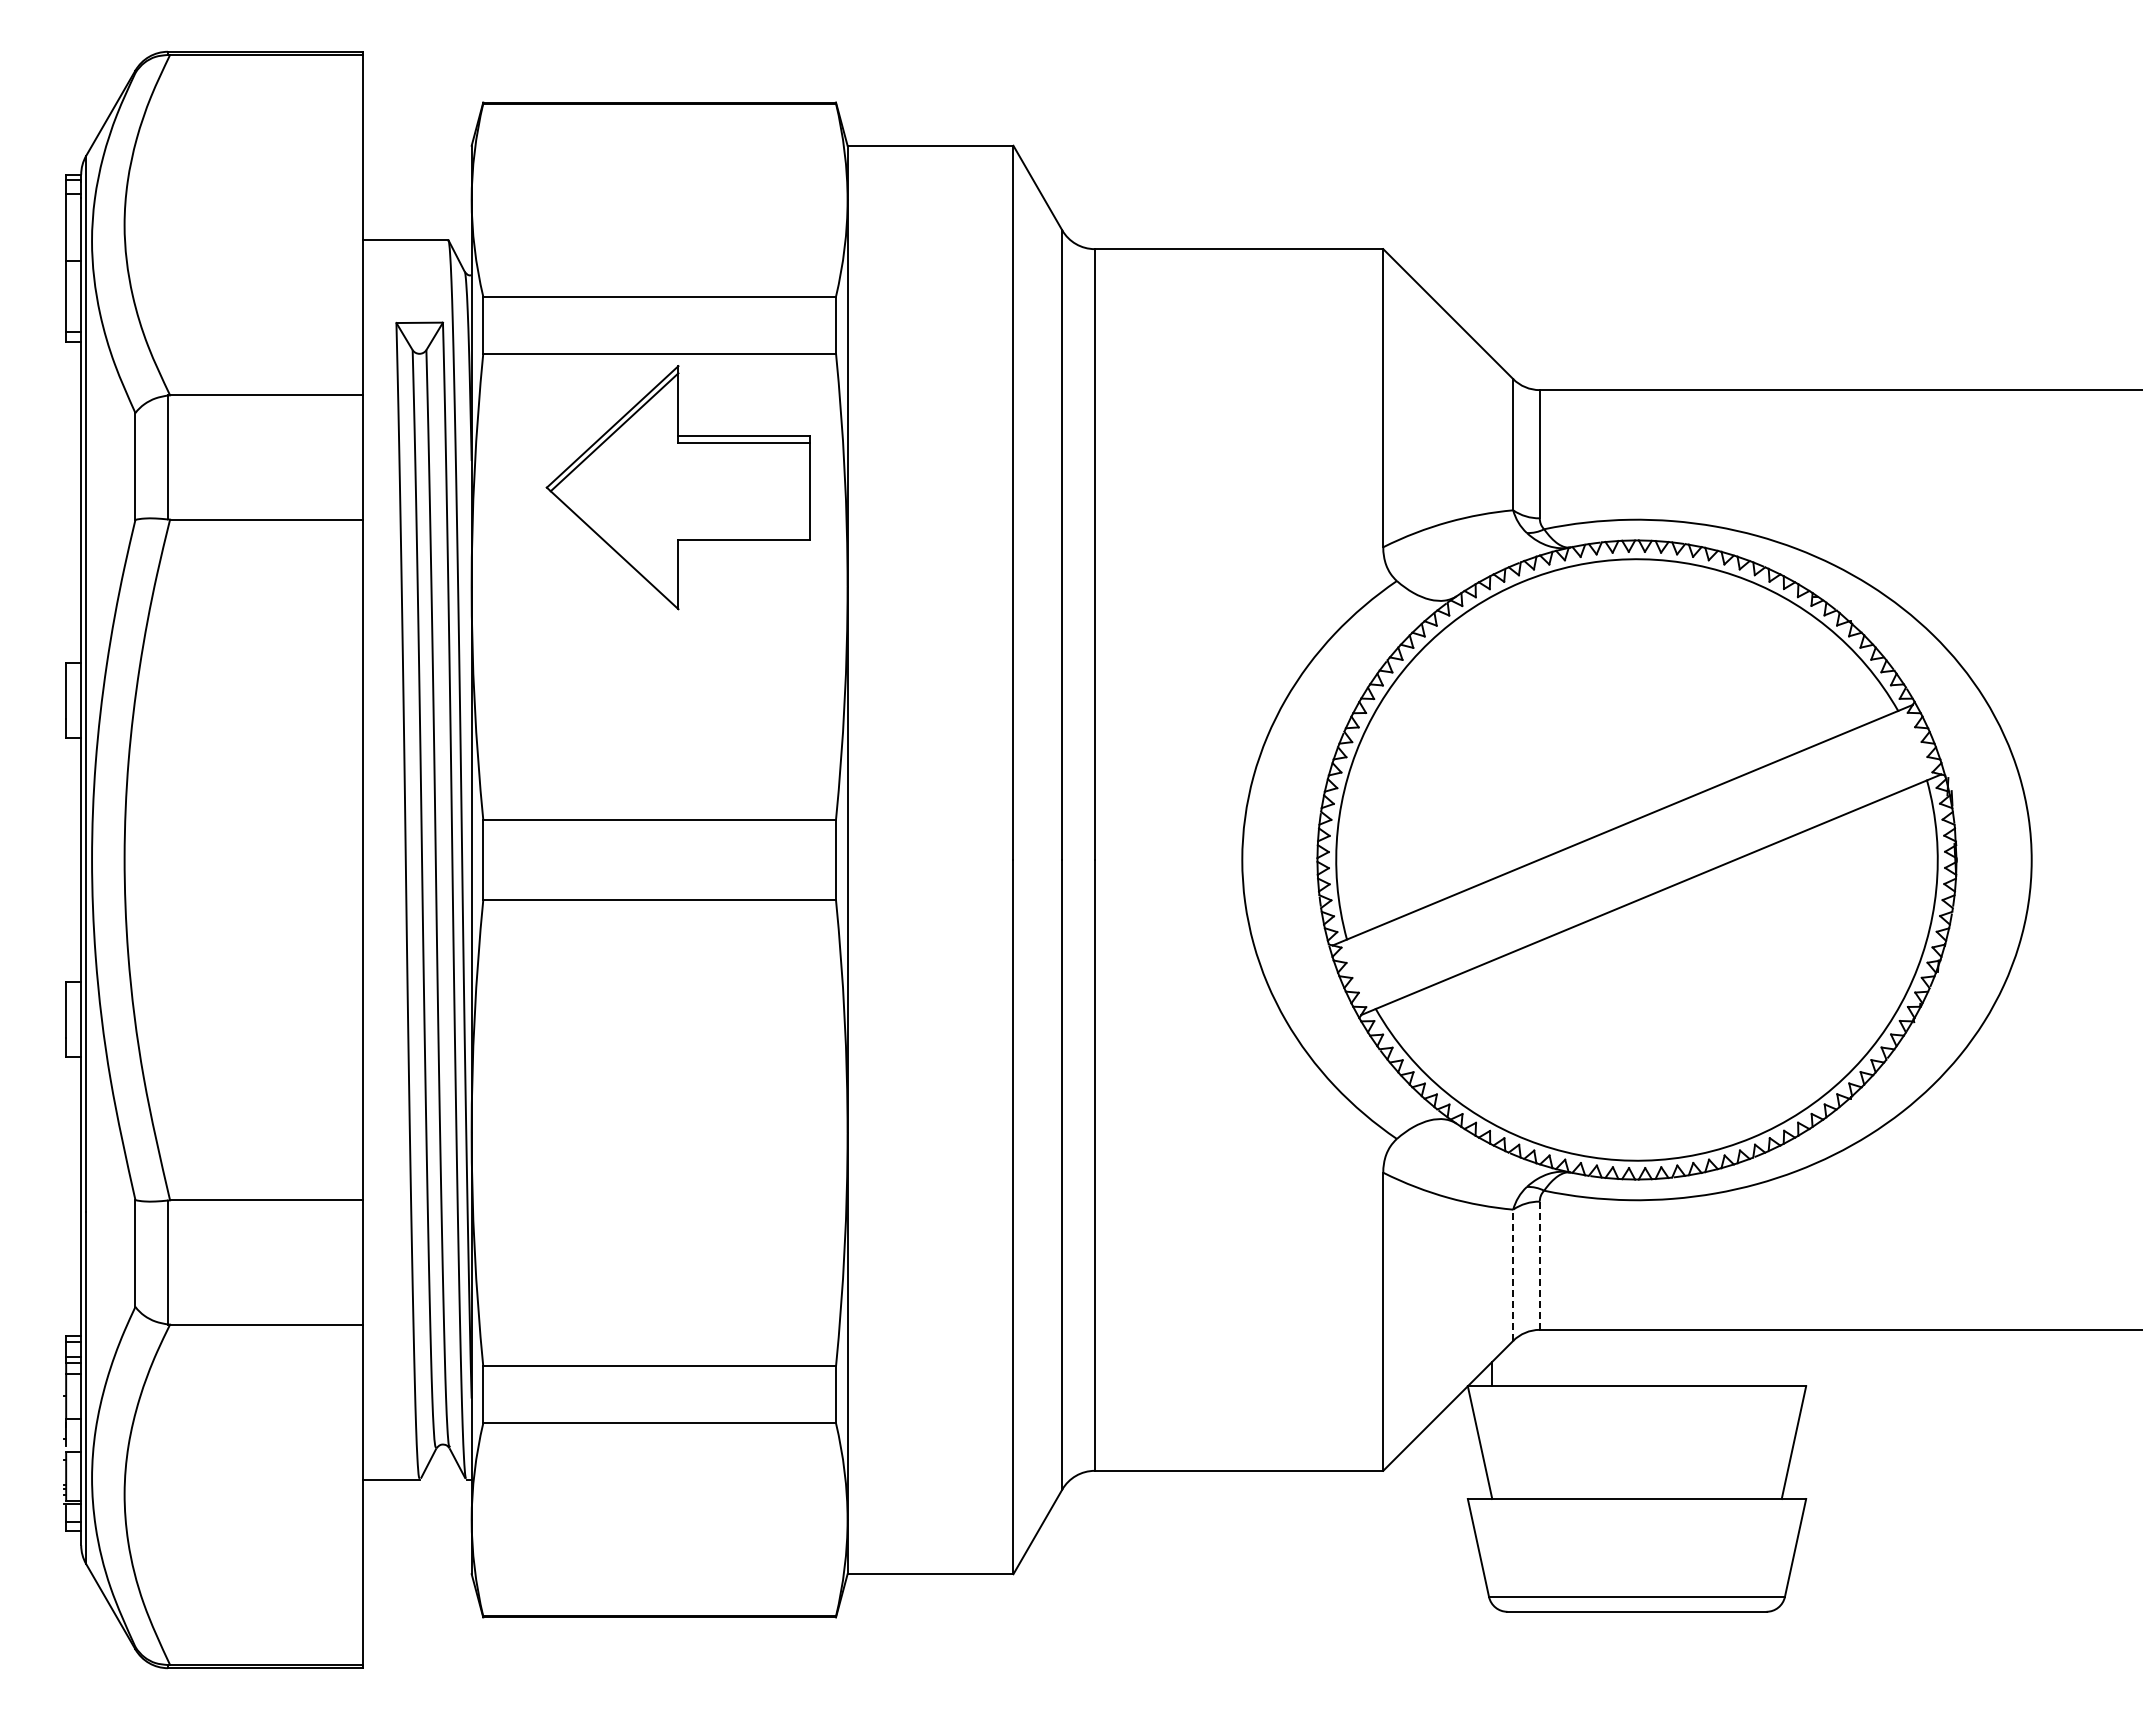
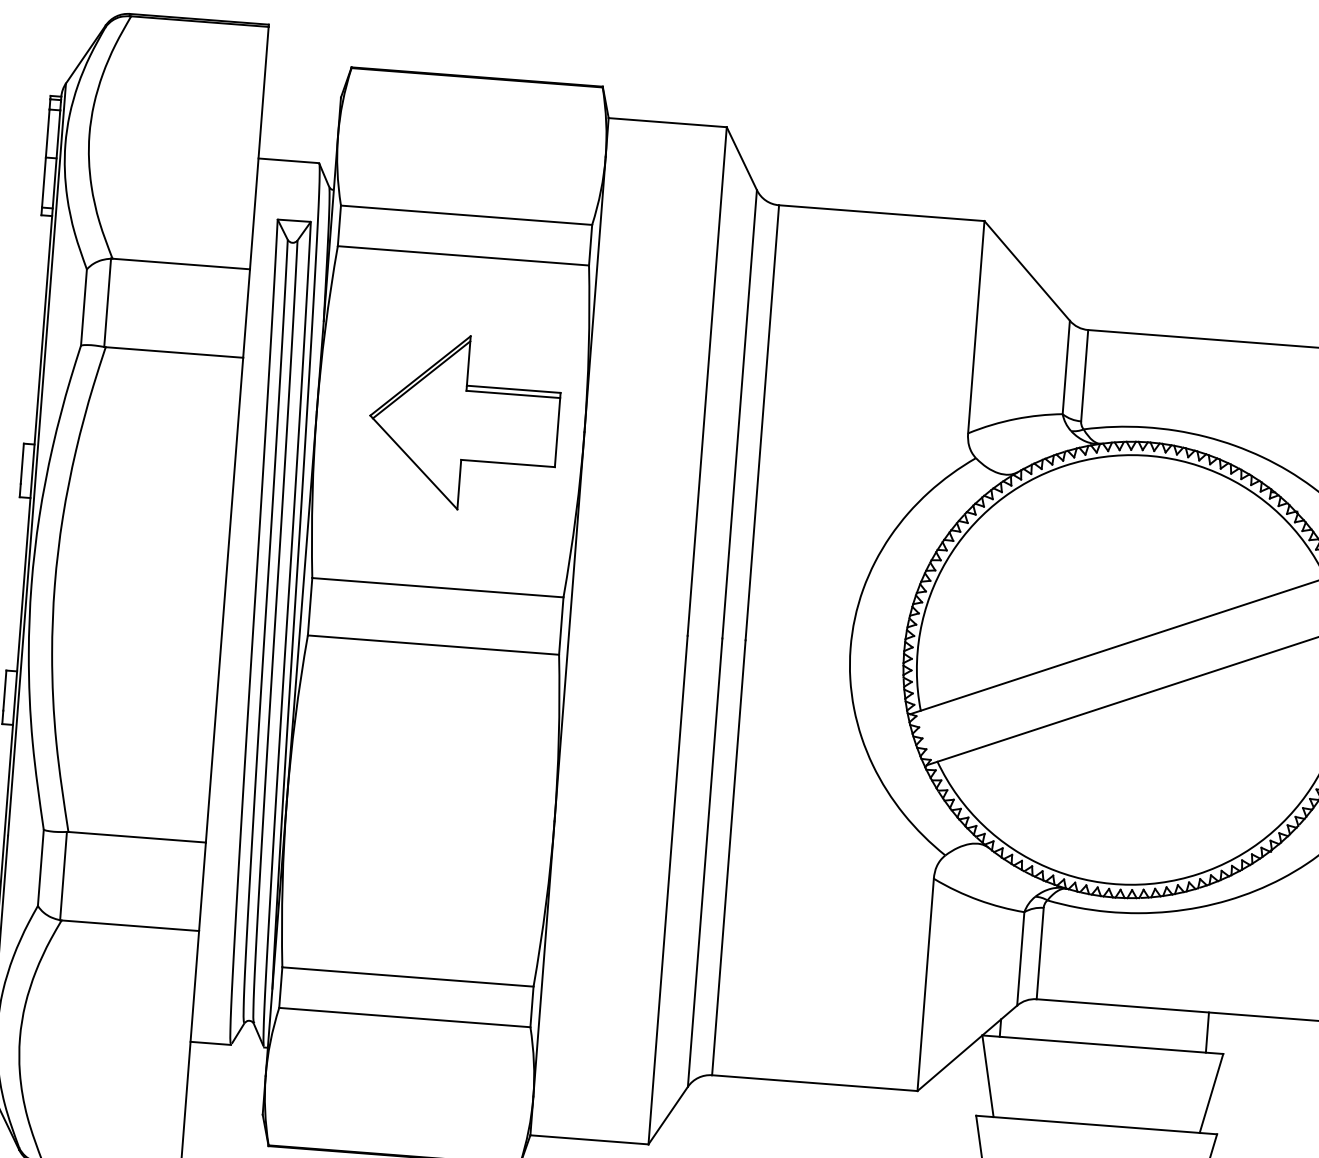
part: (677, 487) -> (463, 422), moved
line: (1539, 1266) -> (1039, 954), dashed -> solid
line: (1513, 1275) -> (1020, 959), dashed -> solid
line: (1781, 1357) -> (1207, 1032), added

